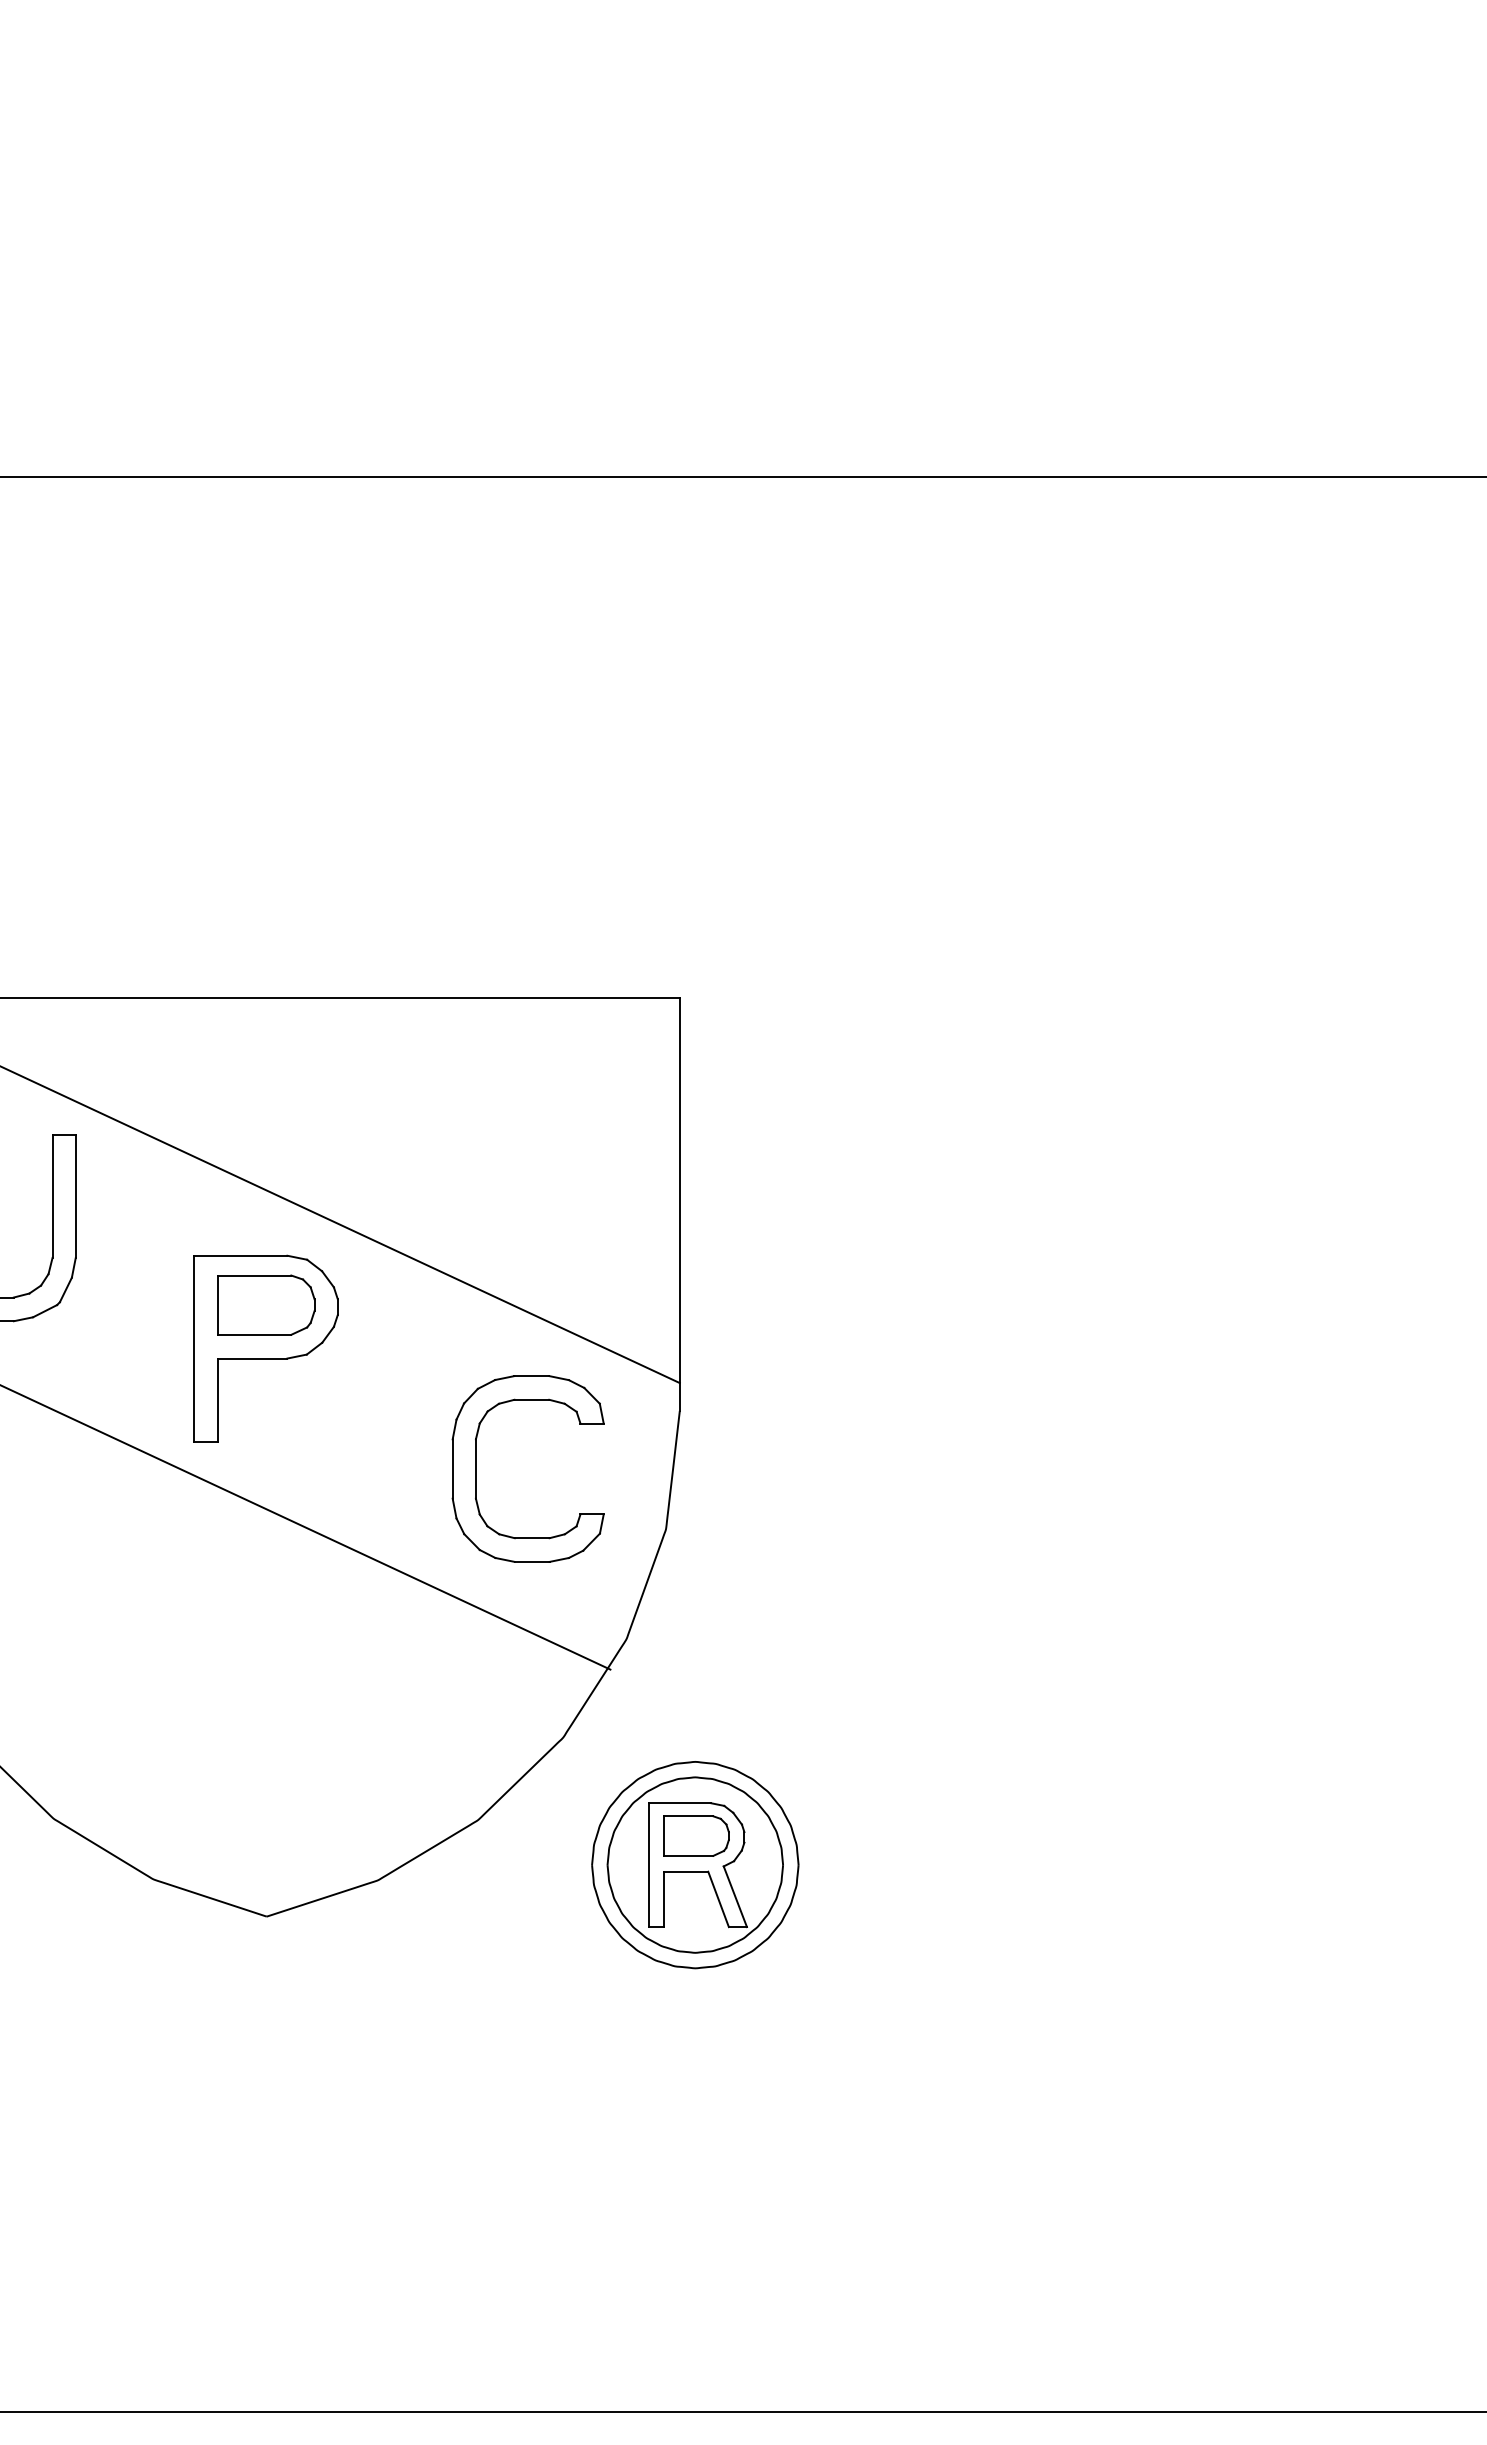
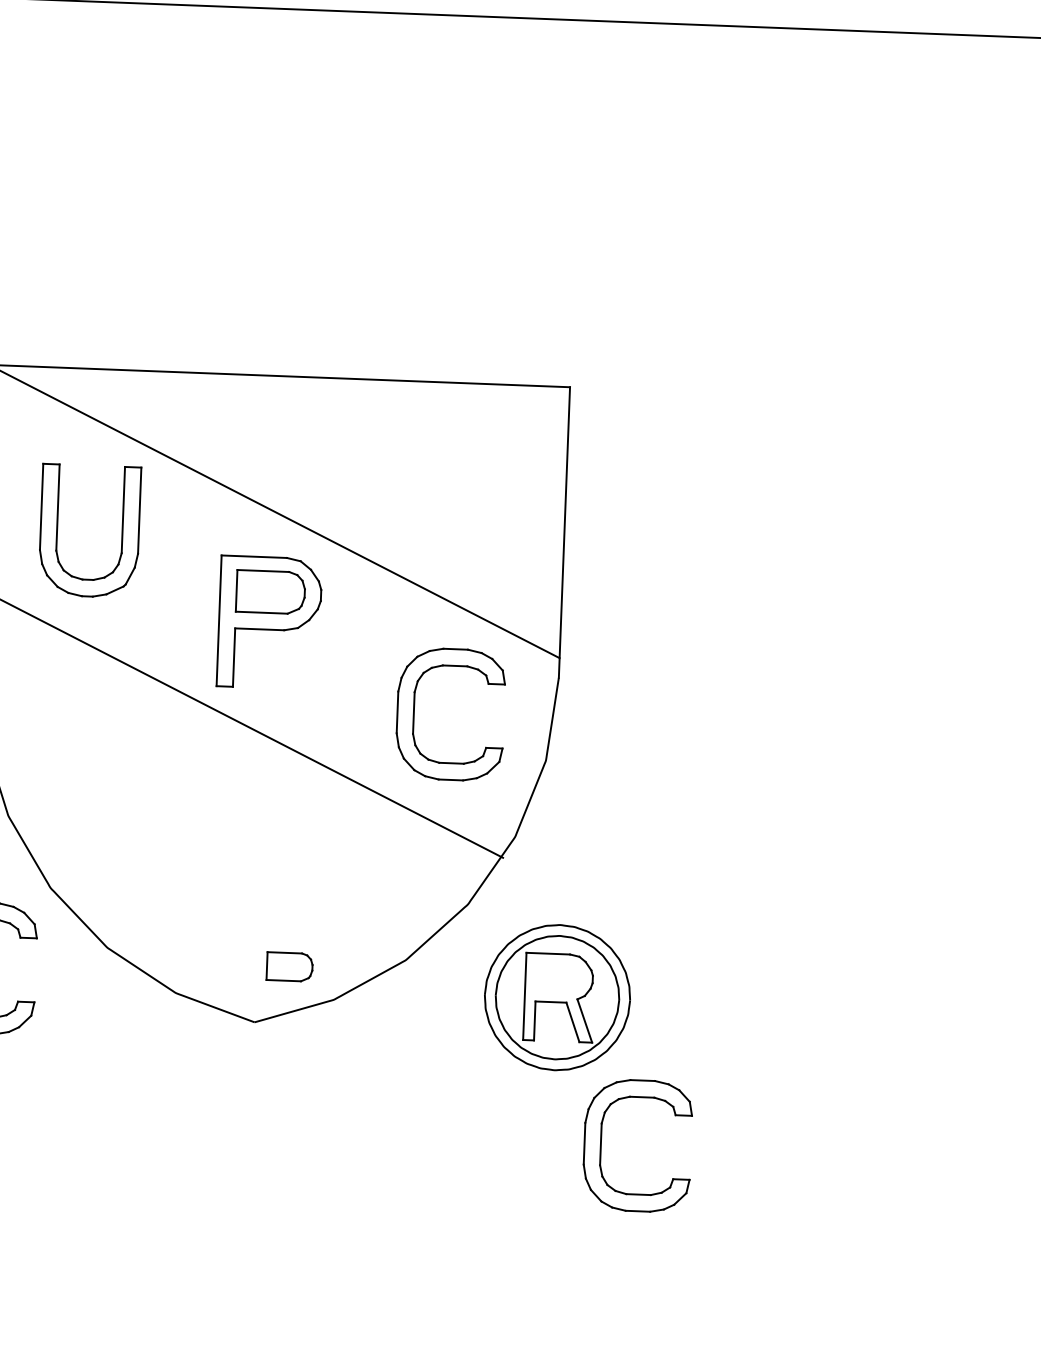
part: (696, 1835) -> (289, 966), moved
part: (765, 2070) -> (601, 1144), added

